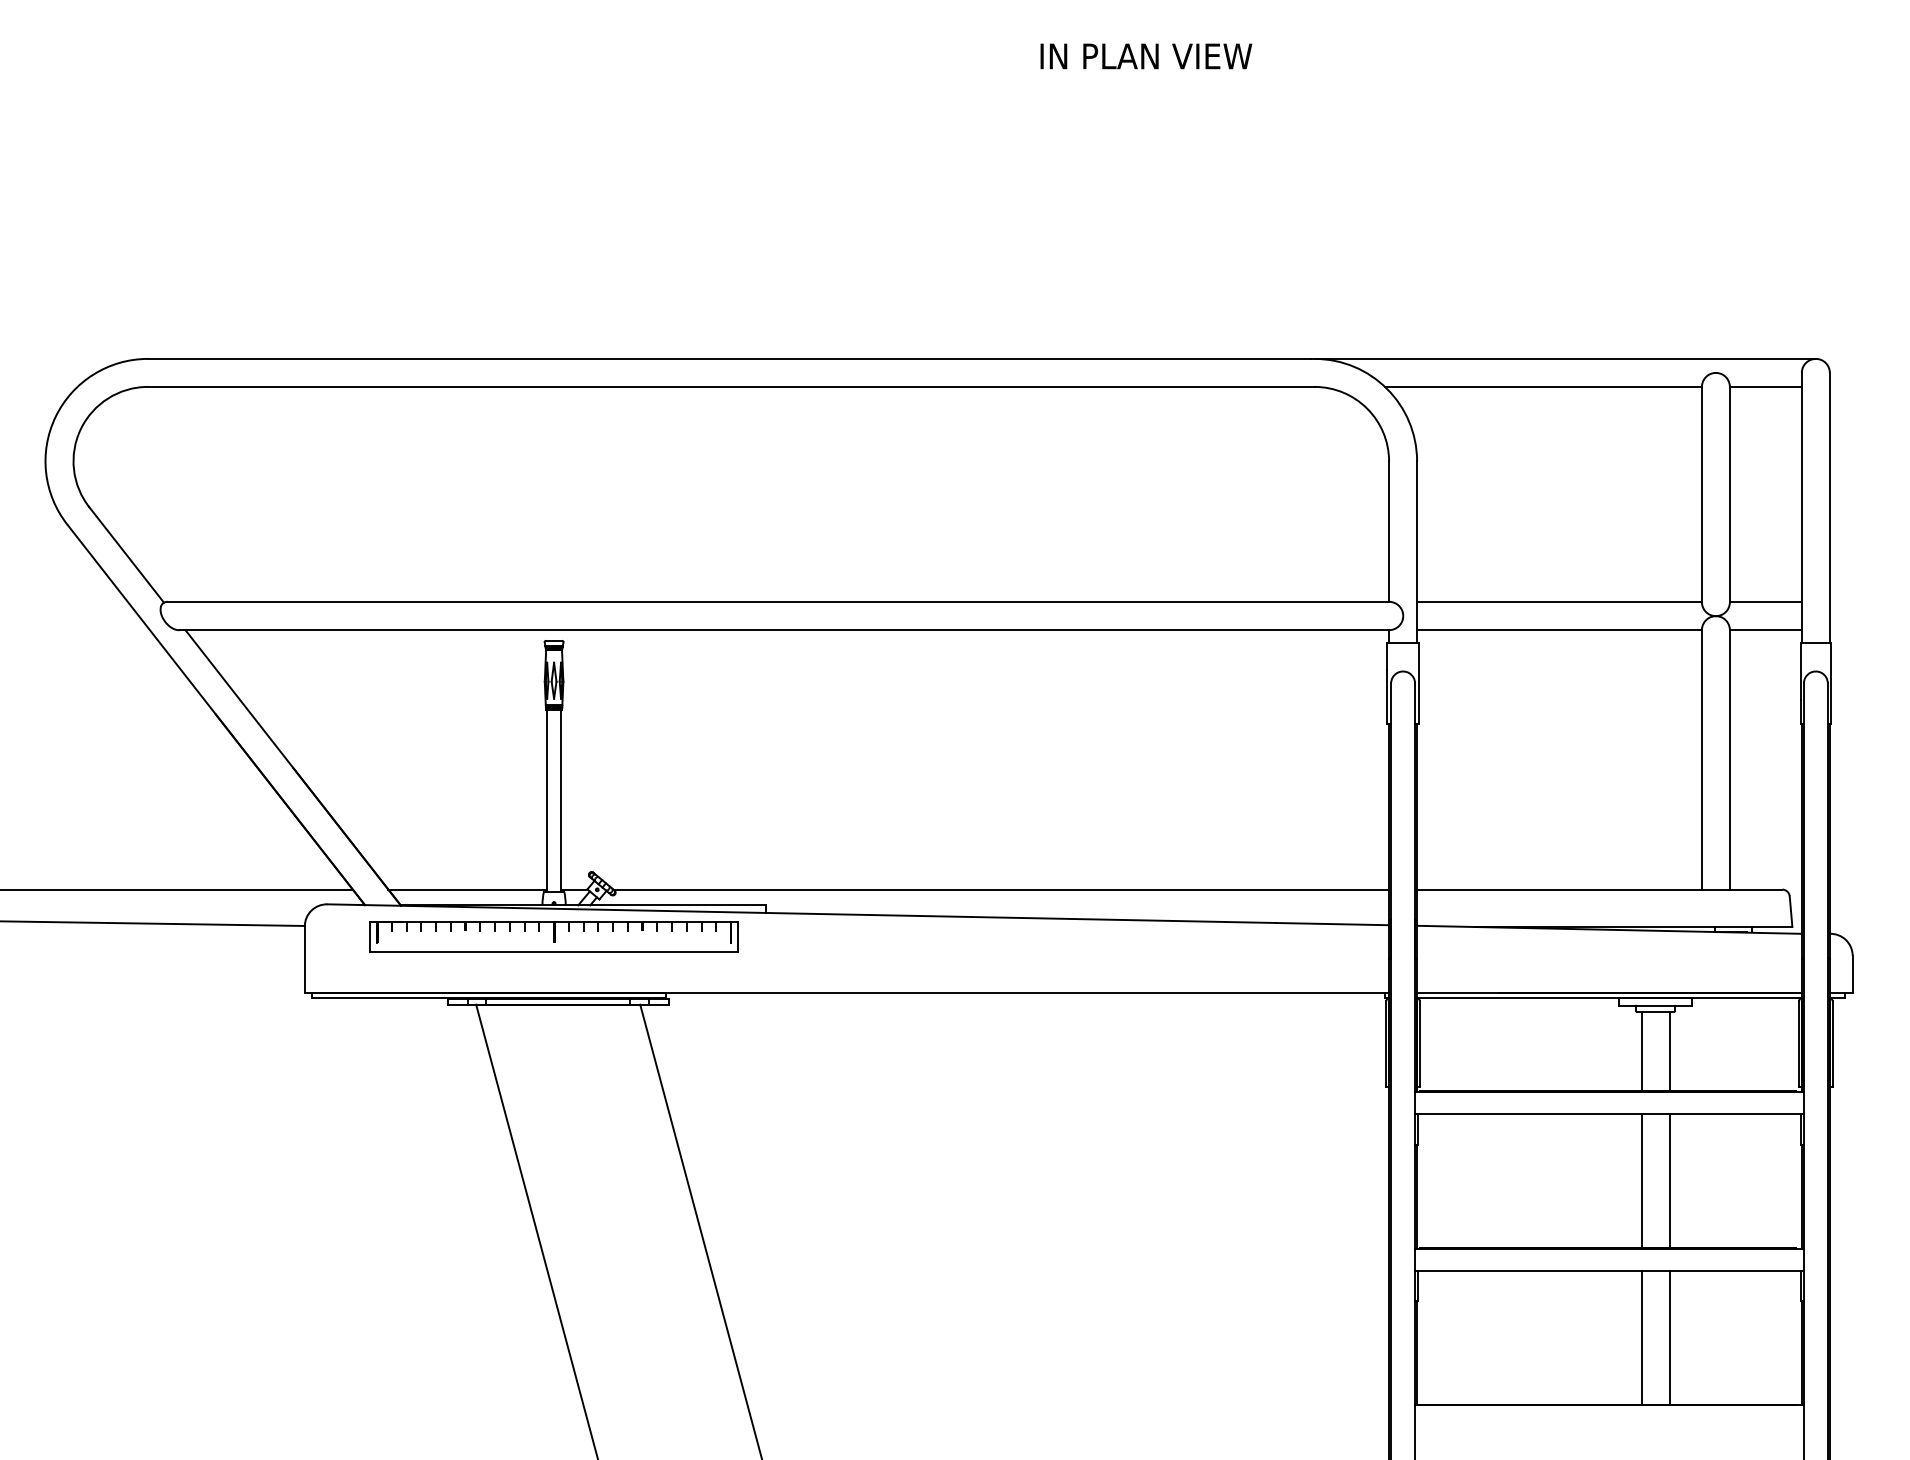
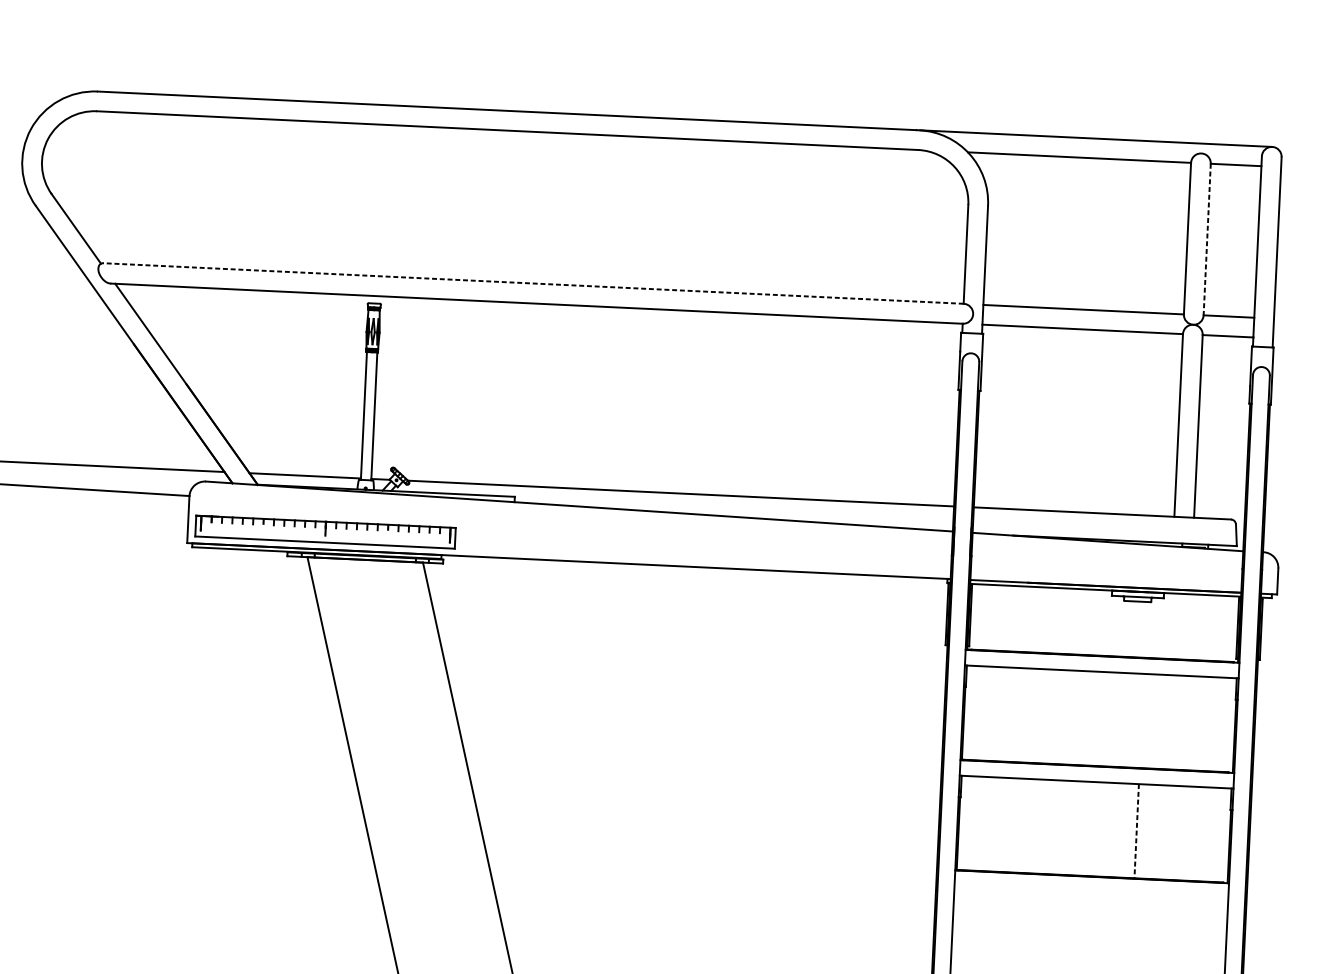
line: (1729, 494) -> (1206, 239), solid -> dashed
line: (777, 601) -> (533, 283), solid -> dashed
part: (553, 936) -> (325, 531), moved
line: (1669, 1051) -> (1146, 629), removed
line: (1641, 1052) -> (1126, 629), removed
line: (1641, 1180) -> (1122, 719), removed
line: (1669, 1180) -> (1141, 720), removed
line: (1641, 1337) -> (1116, 830), removed
line: (1669, 1338) -> (1136, 831), solid -> dashed

